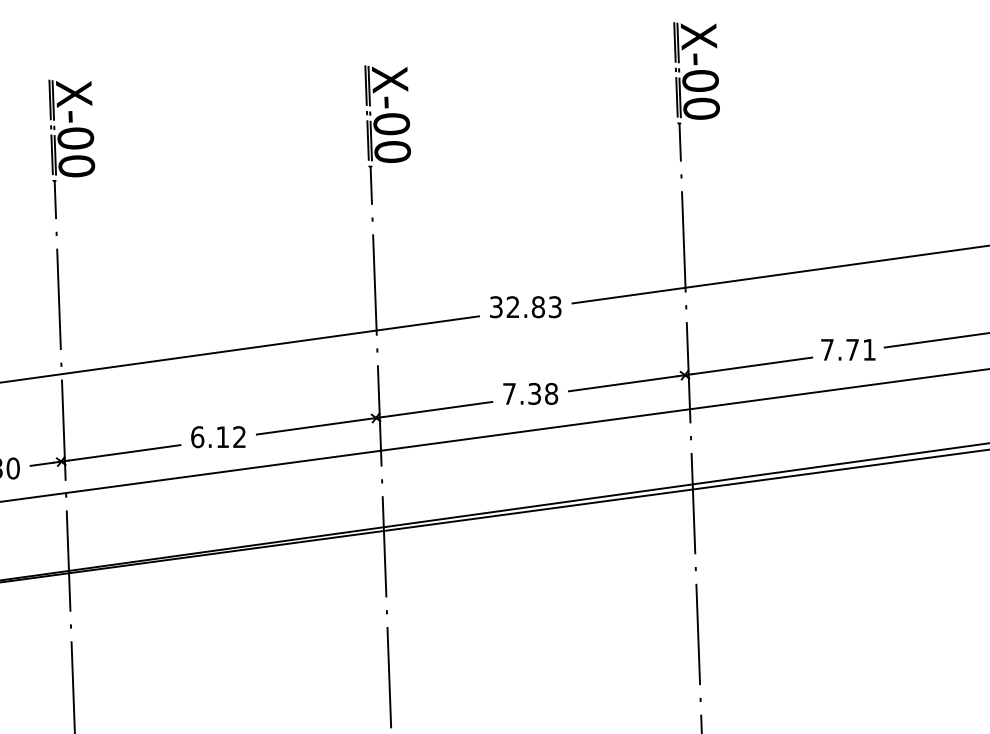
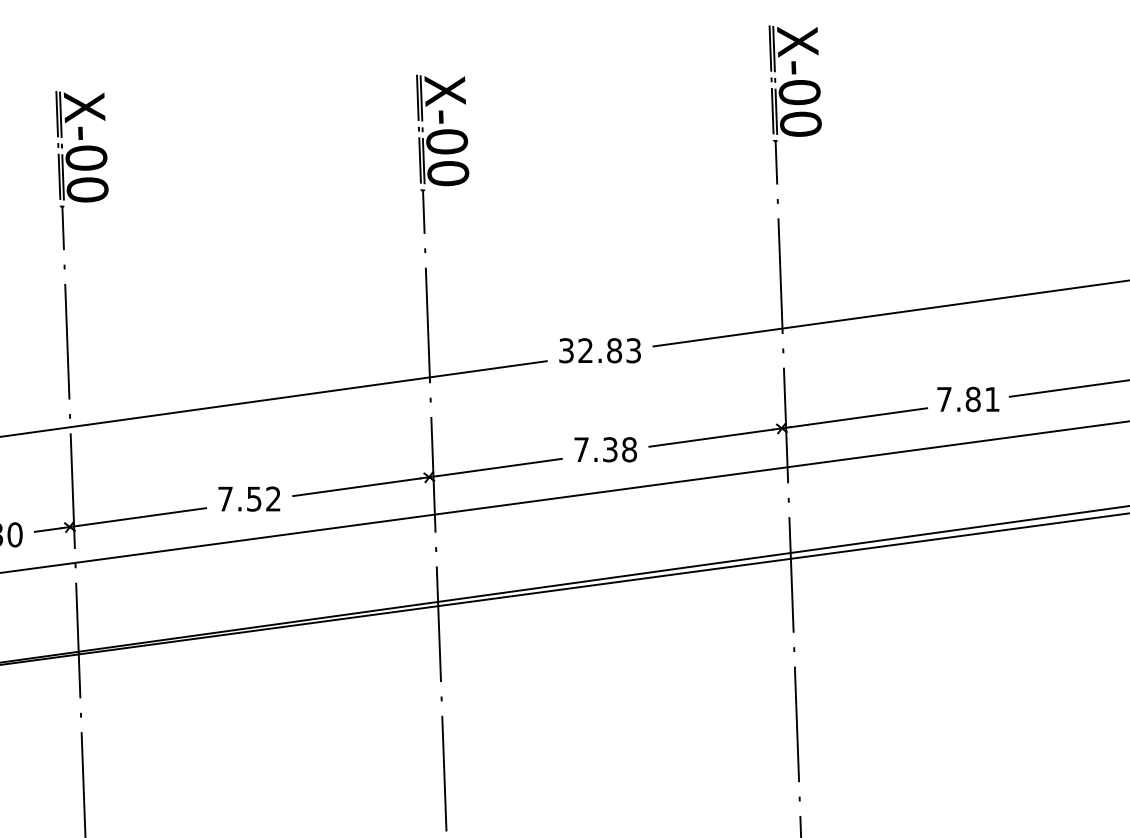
text: (852, 349) -> (973, 399), 7.71 -> 7.81
text: (209, 437) -> (239, 499), 6.12 -> 7.52

